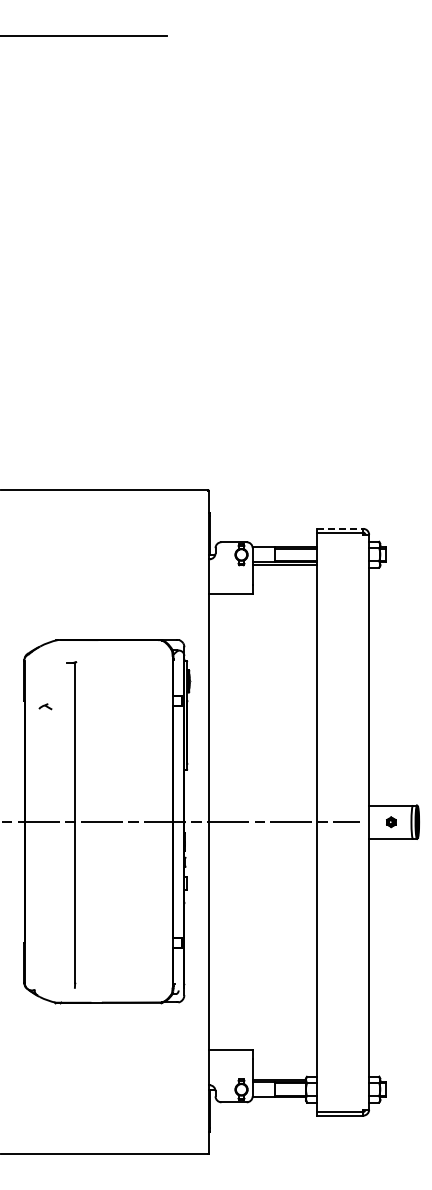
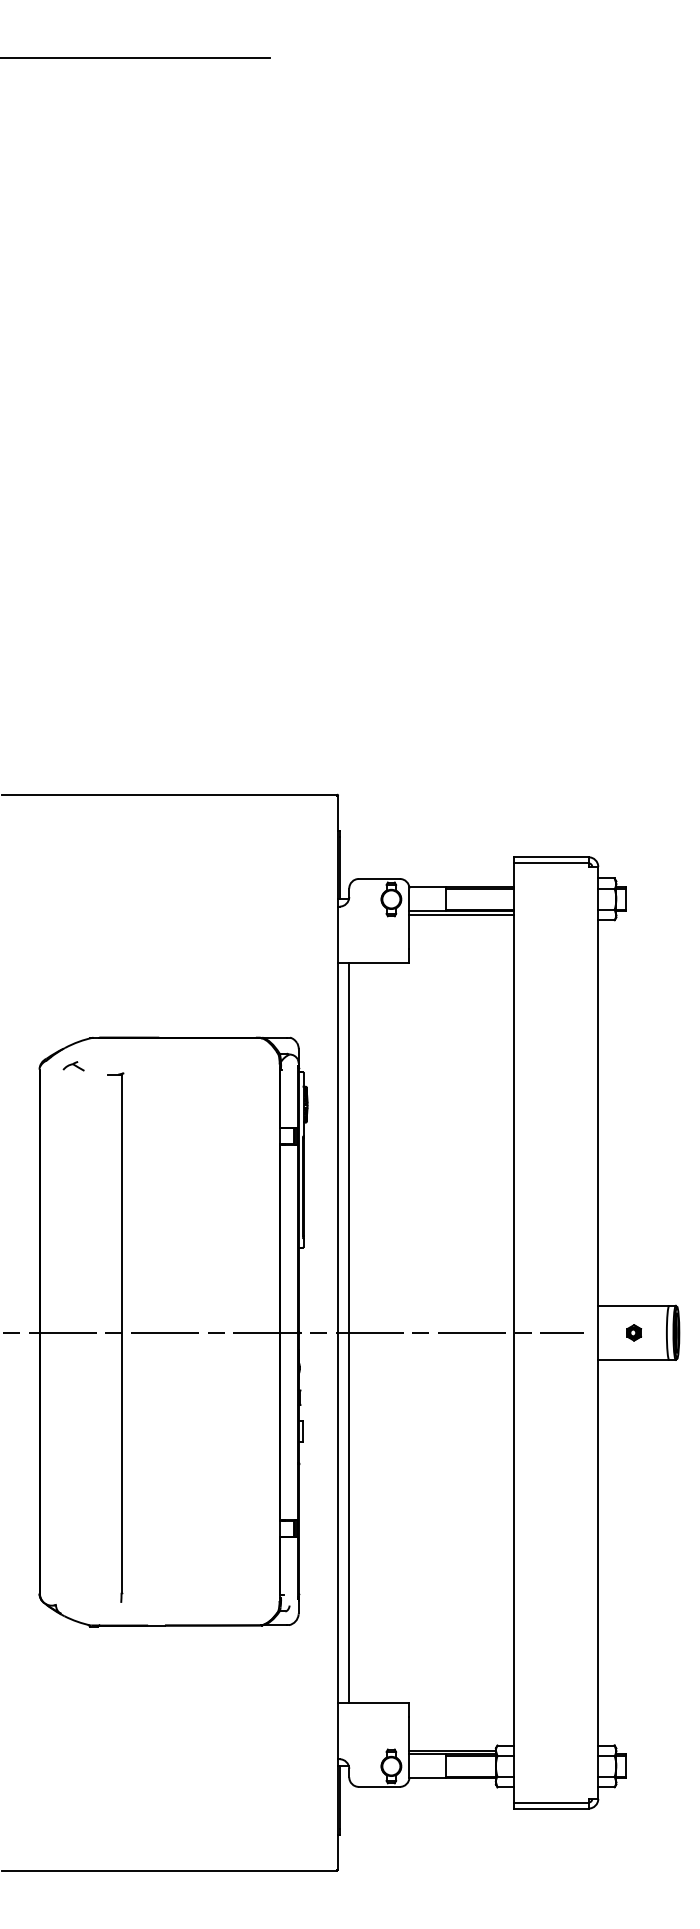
line: (340, 528) -> (551, 856), dashed -> solid
part: (45, 706) -> (73, 1065), moved
line: (215, 822) -> (349, 1333), added

